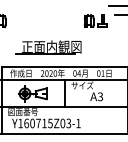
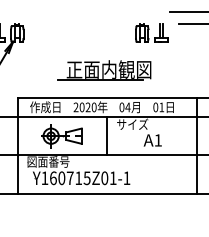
part: (48, 47) -> (104, 70), moved
text: (99, 96) -> (157, 140), A3 -> A1
text: (68, 123) -> (112, 178), Y160715Z03-1 -> Y160715Z01-1

